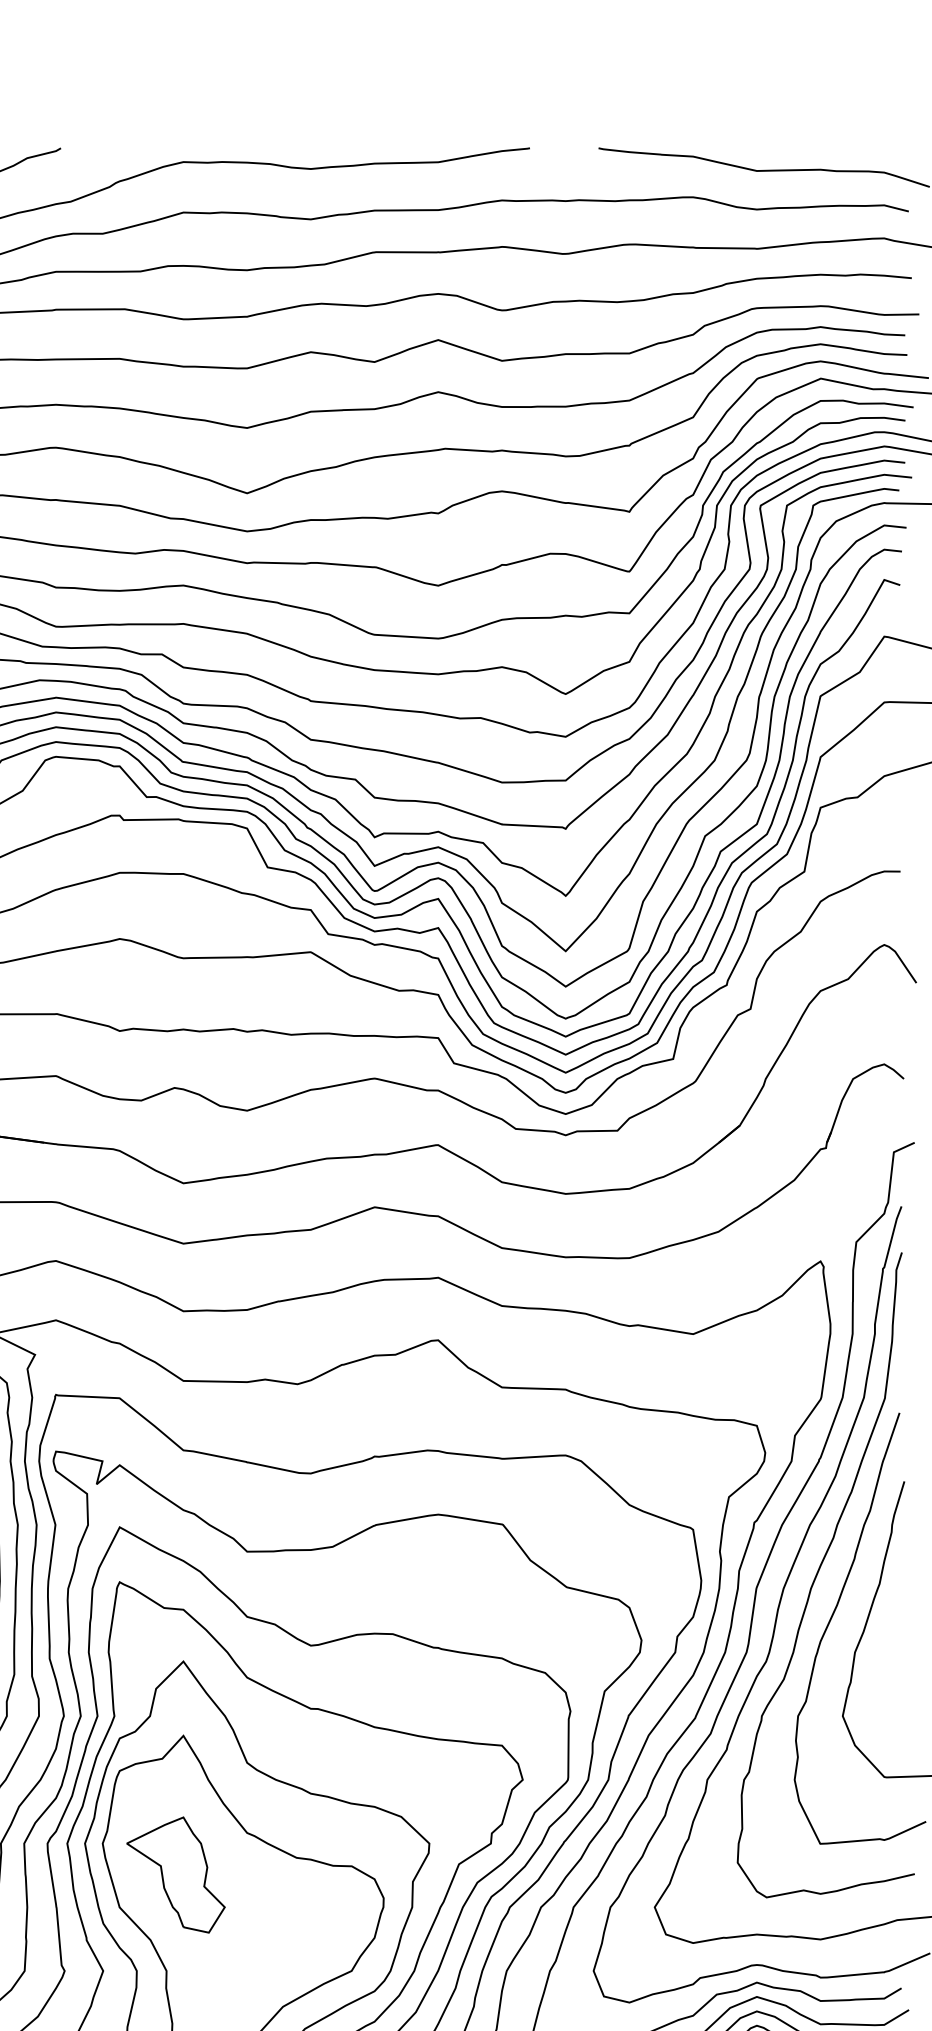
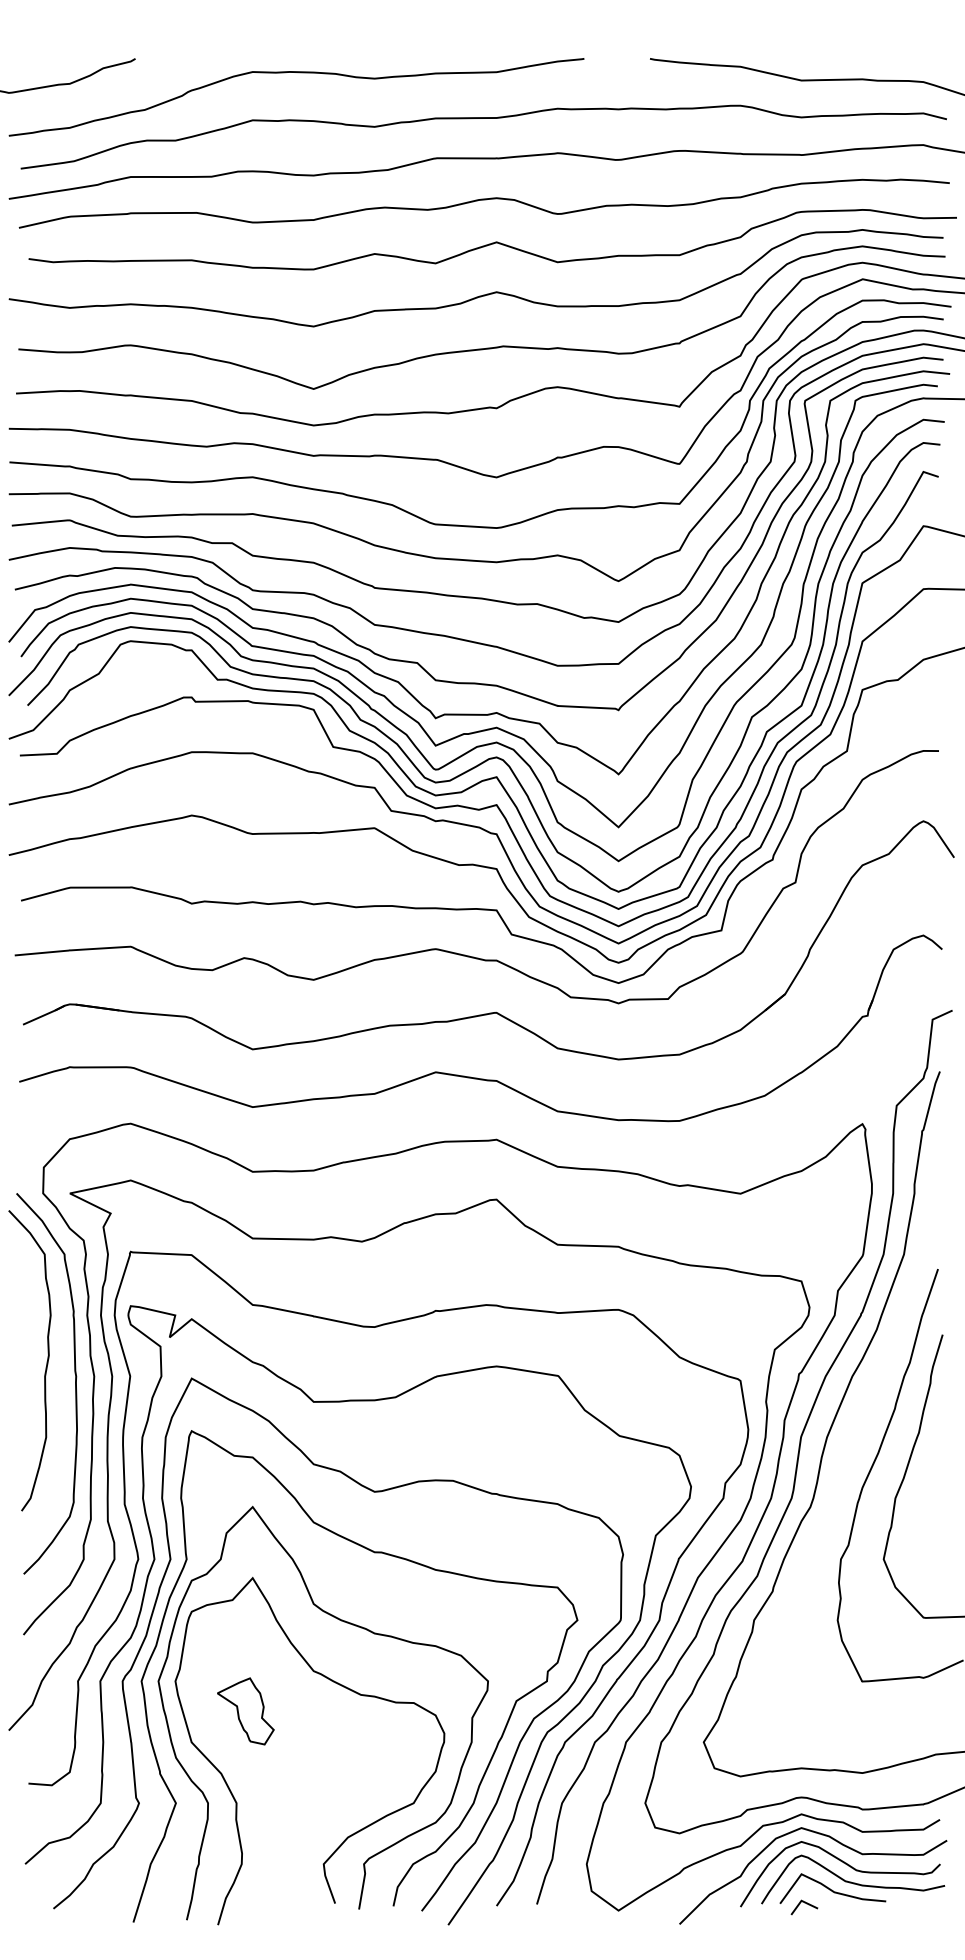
curve: (819, 1571) -> (861, 1420), removed
part: (175, 1875) -> (245, 1711), size x0.6

